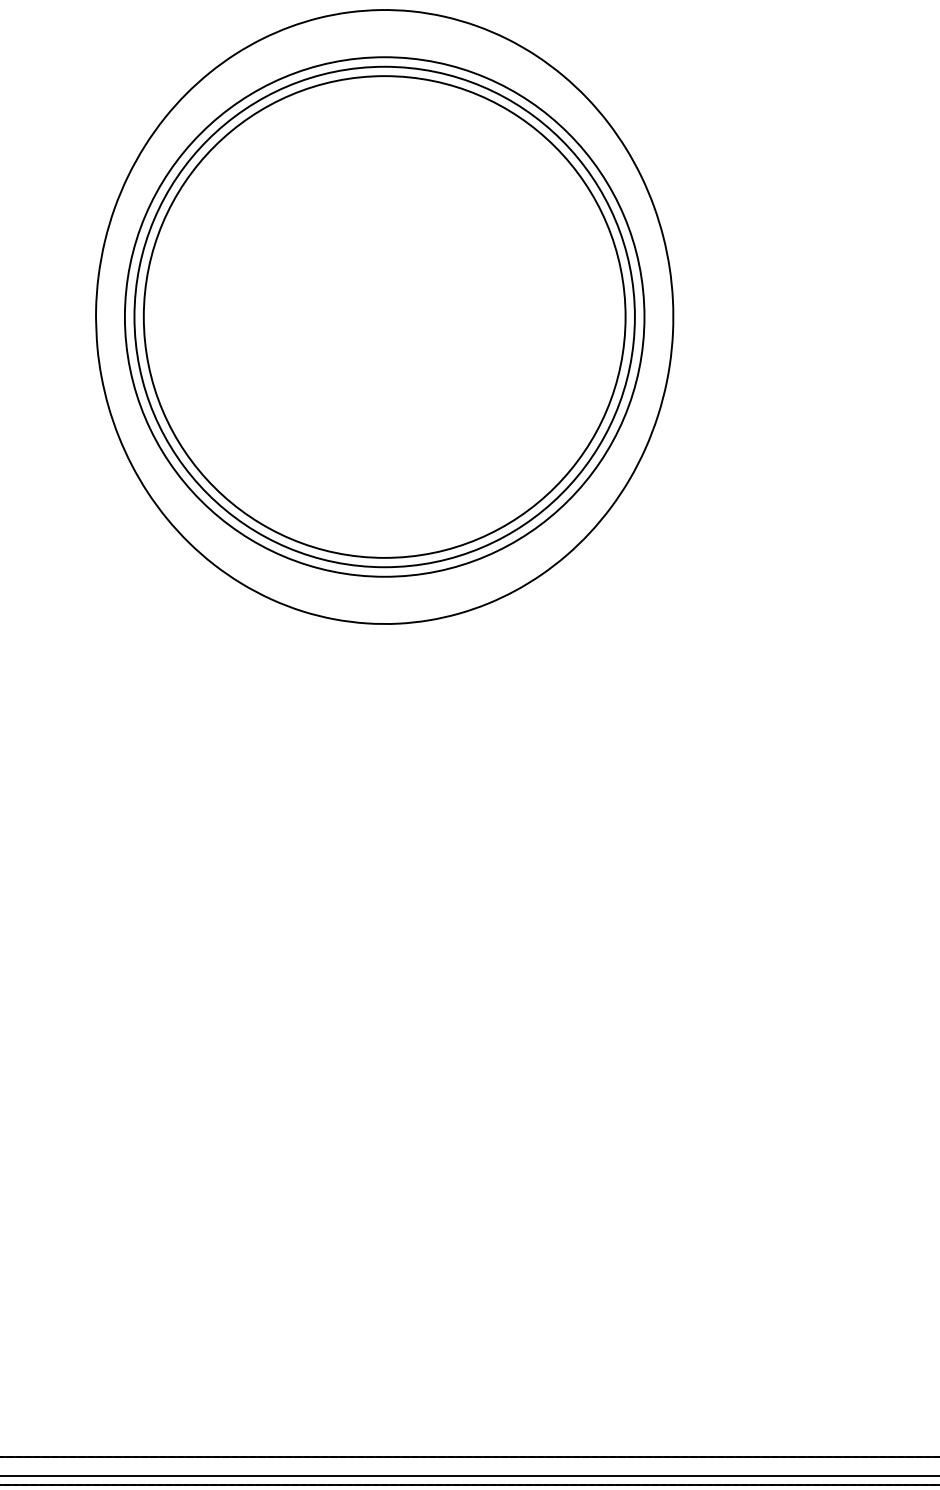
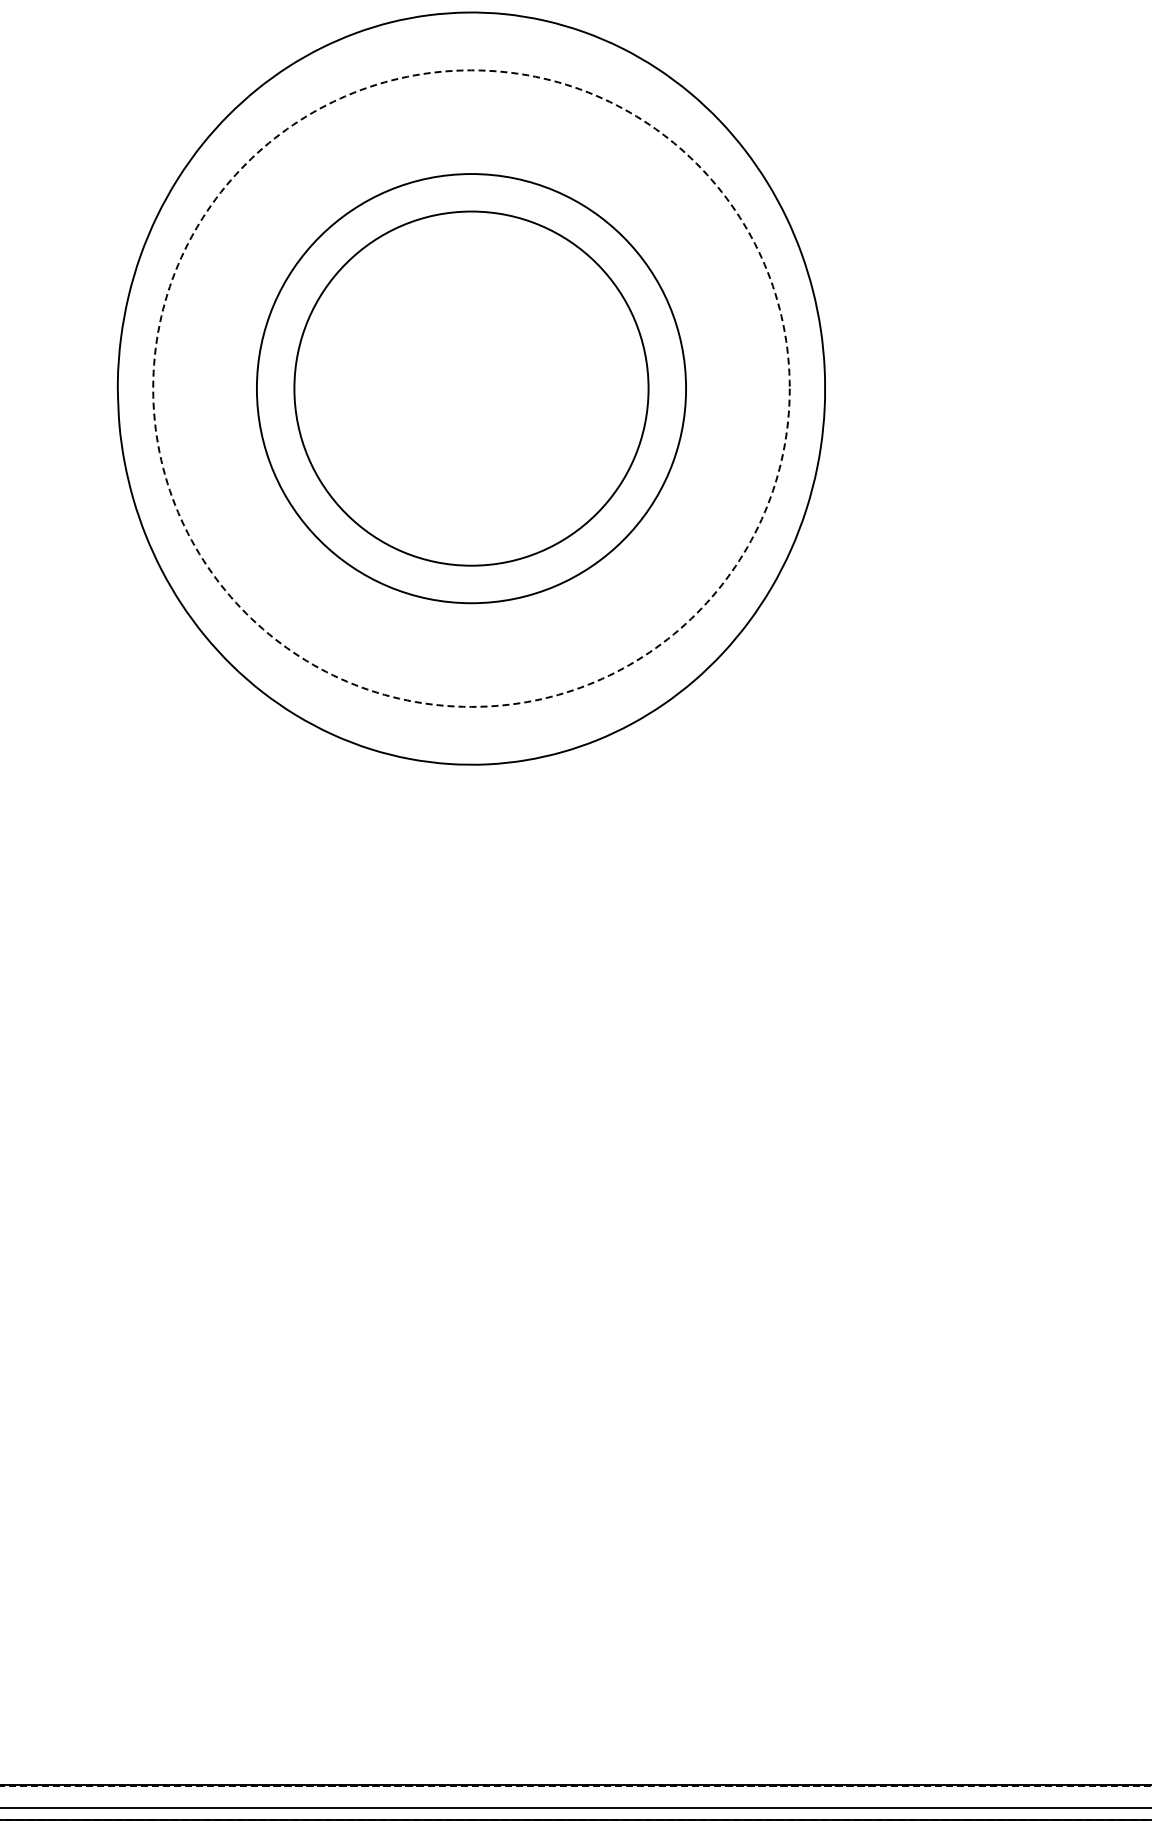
circle: (384, 316) -> (471, 388), size x0.6
circle: (384, 316) -> (471, 388), size x0.7
circle: (384, 316) -> (471, 388), solid -> dashed

